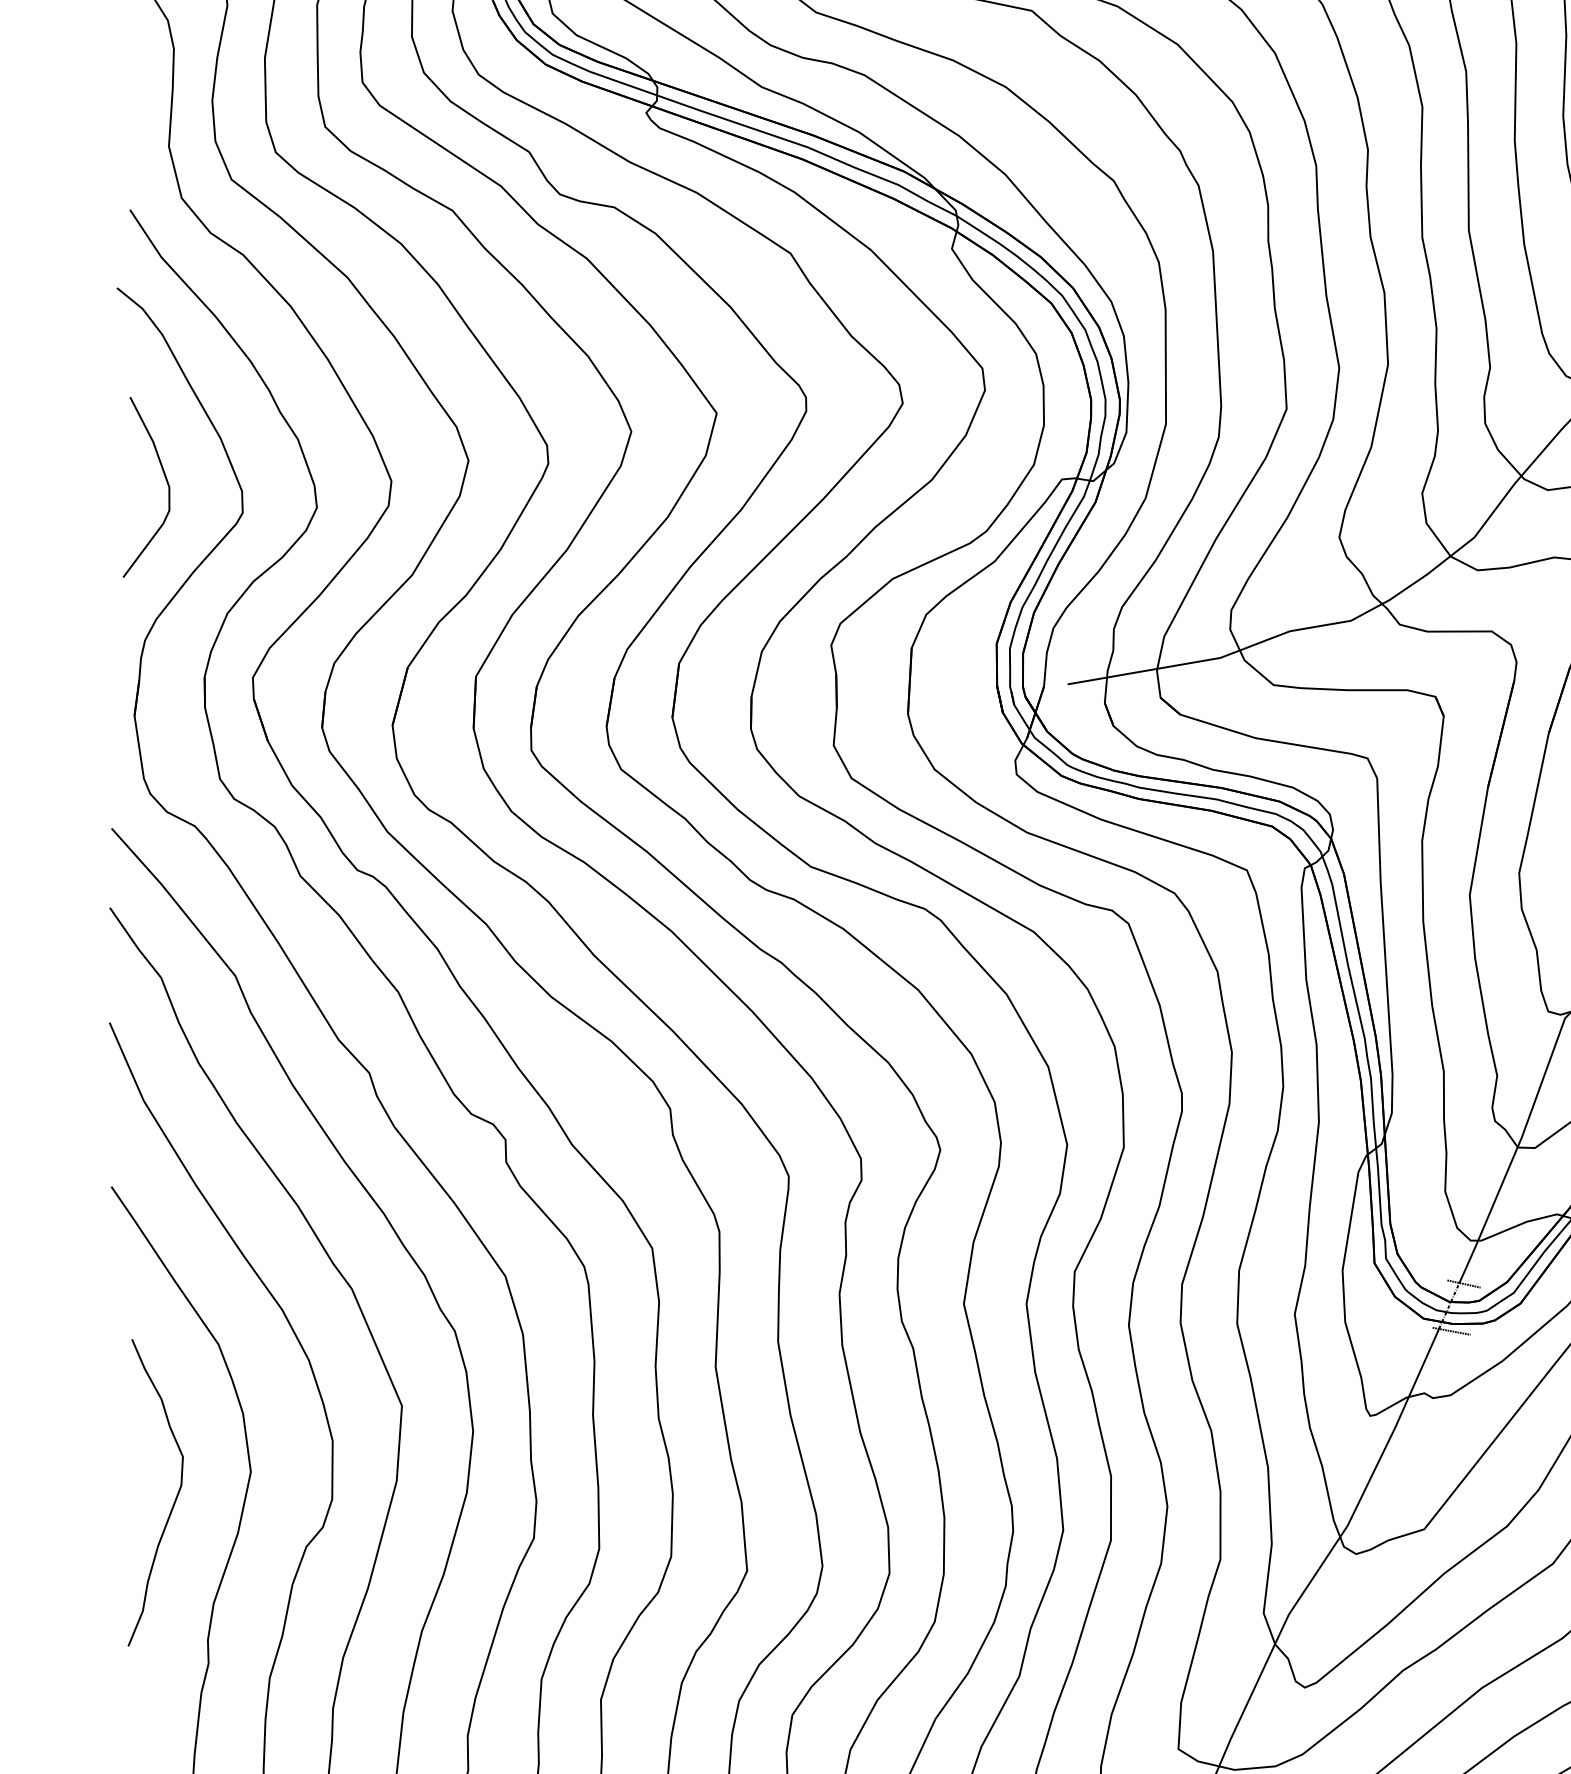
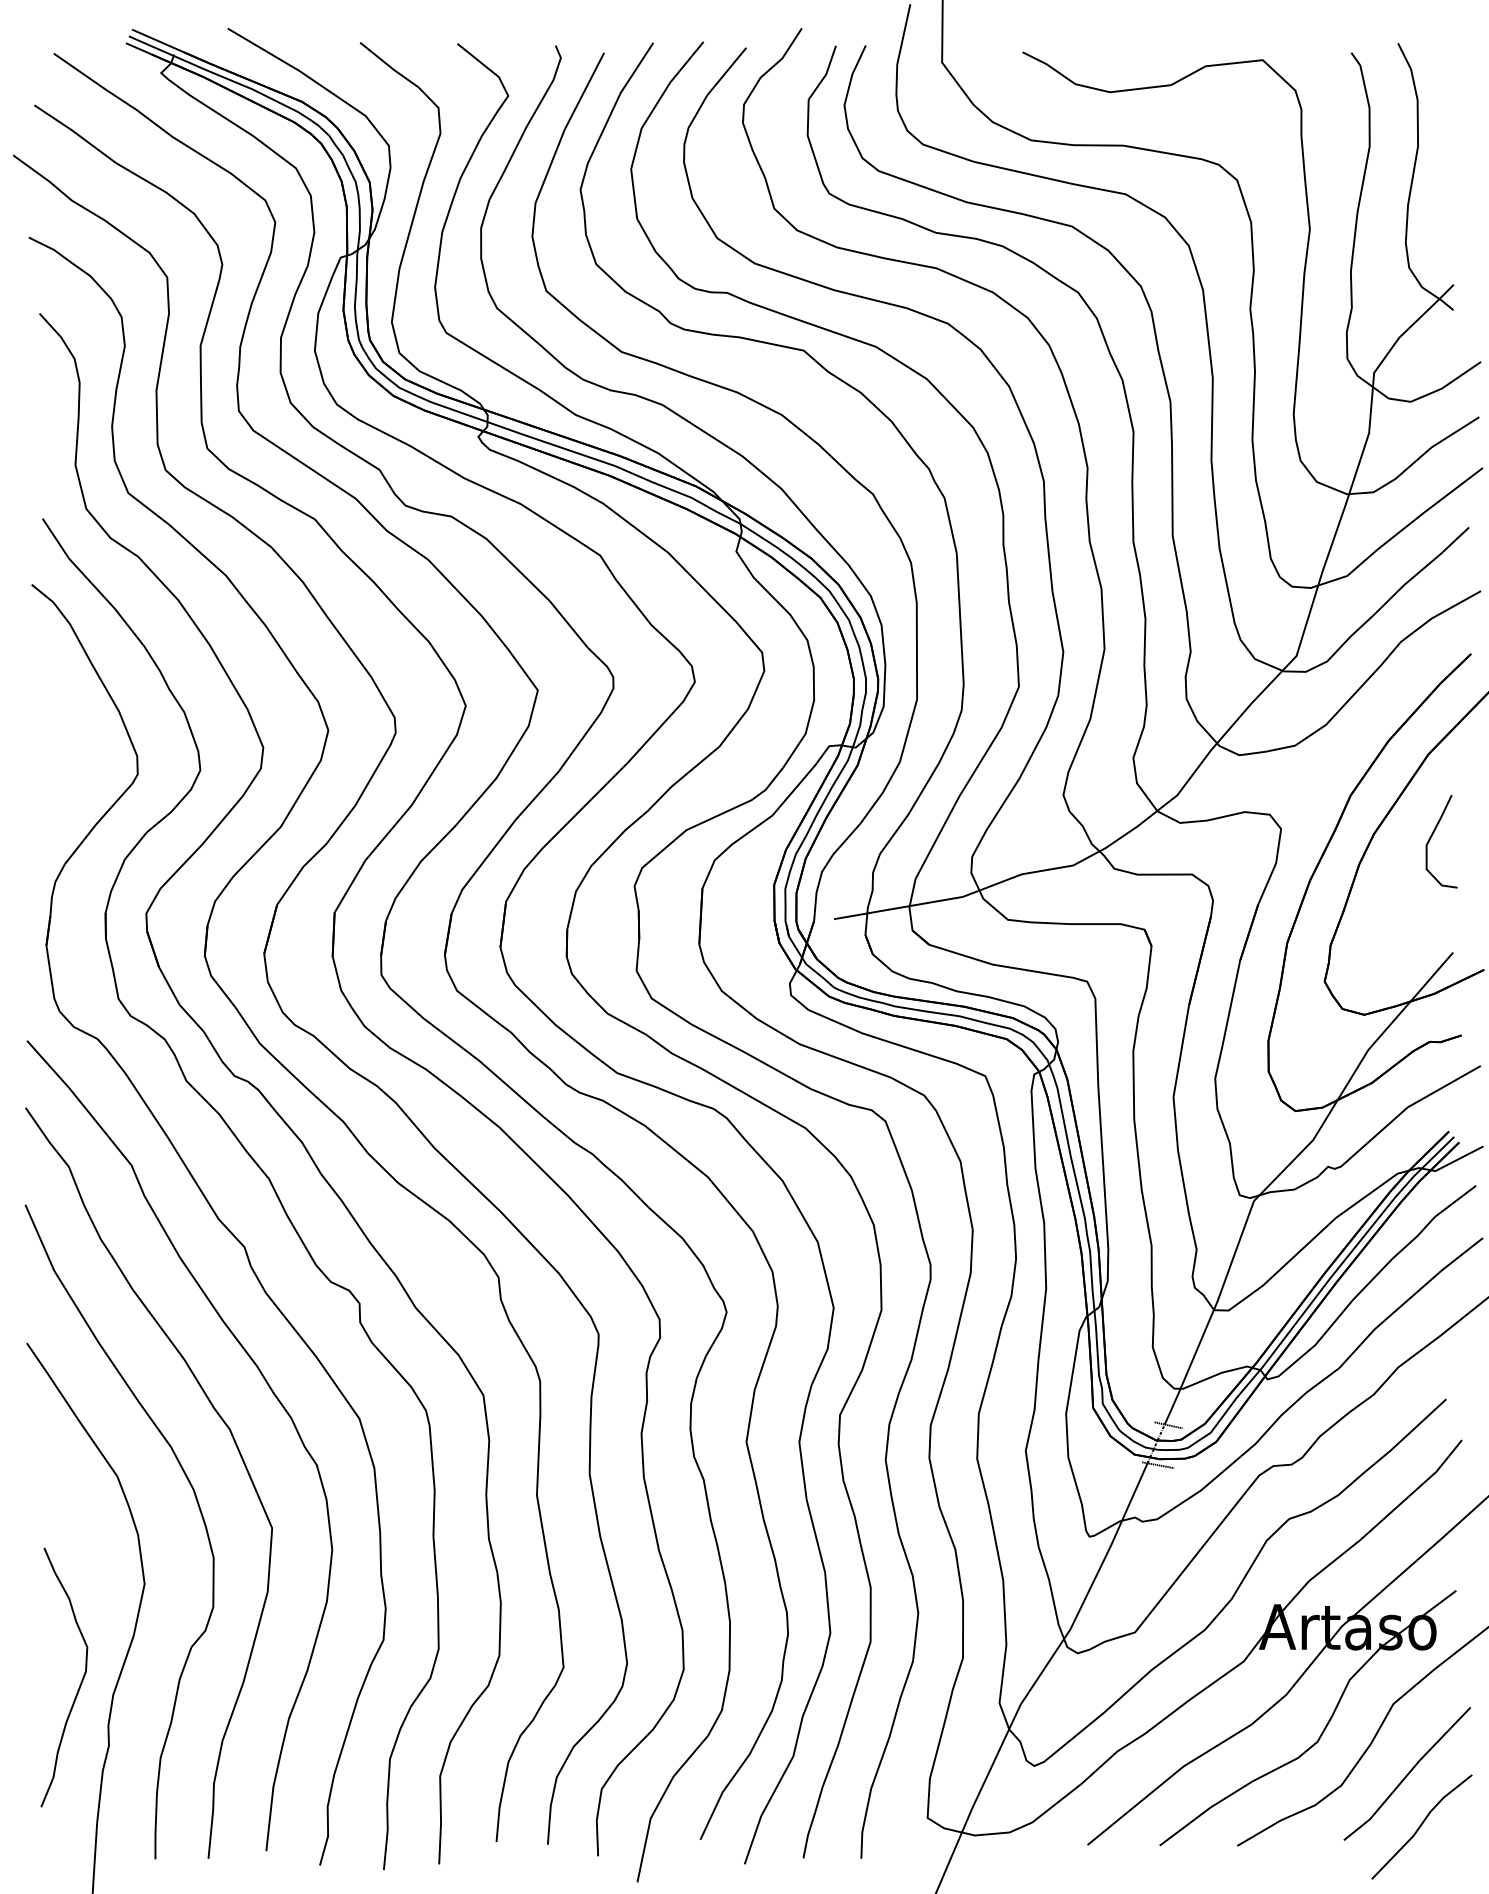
part: (164, 477) -> (71, 744), removed
part: (174, 1498) -> (80, 1682), moved

